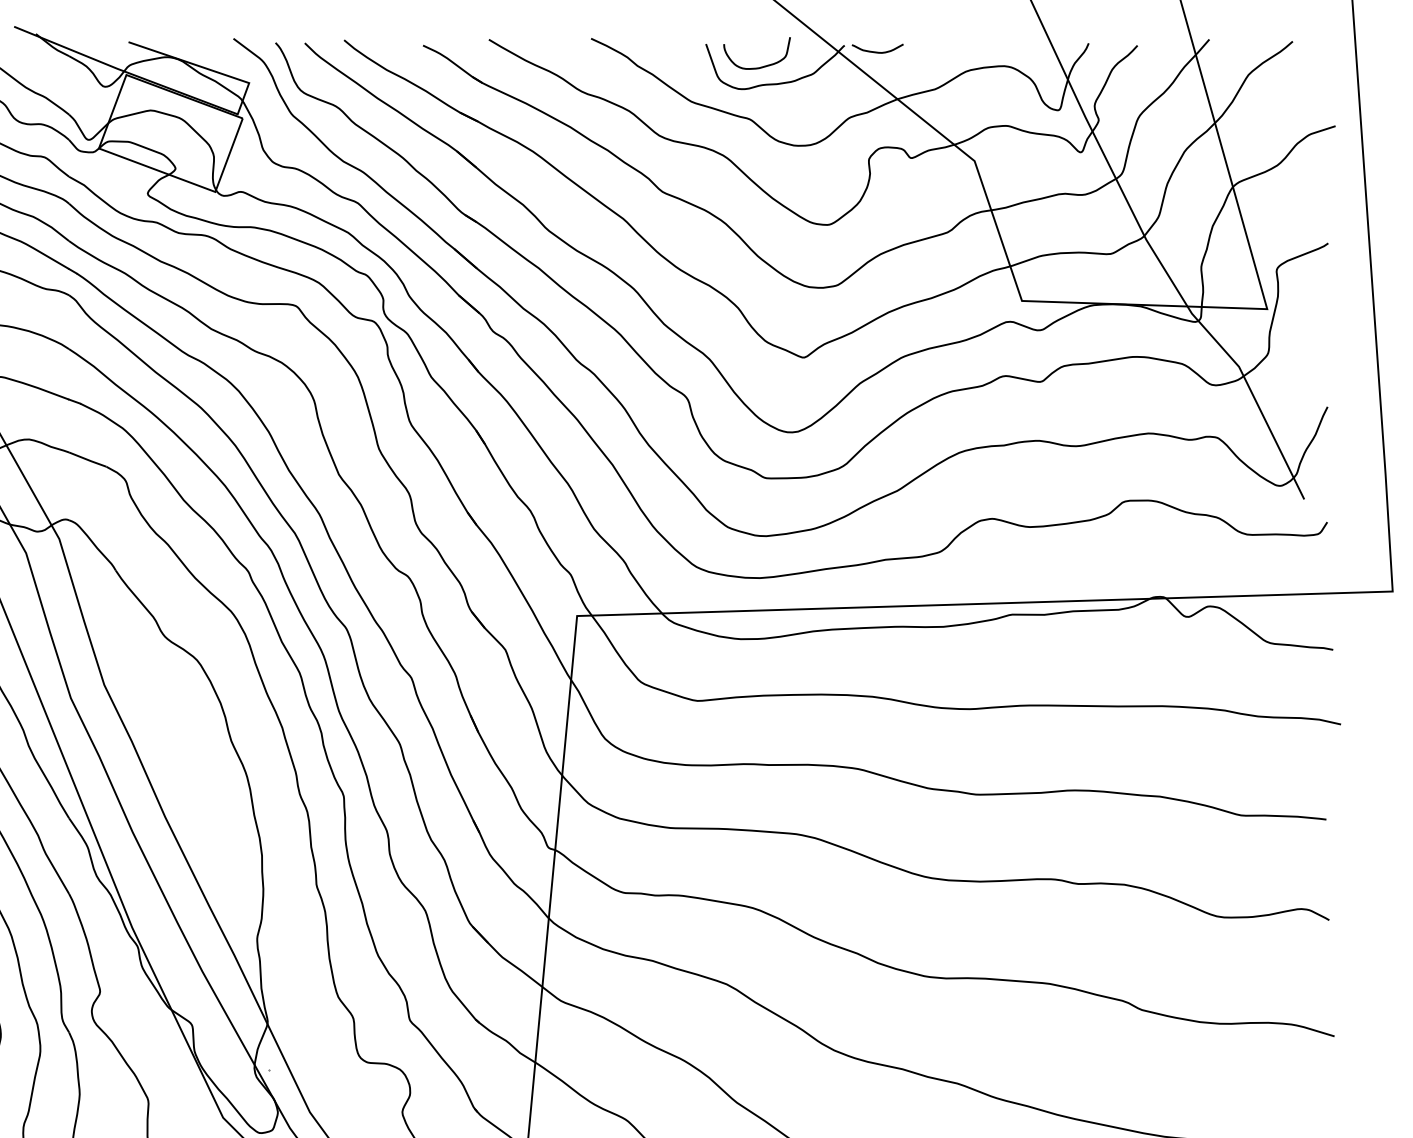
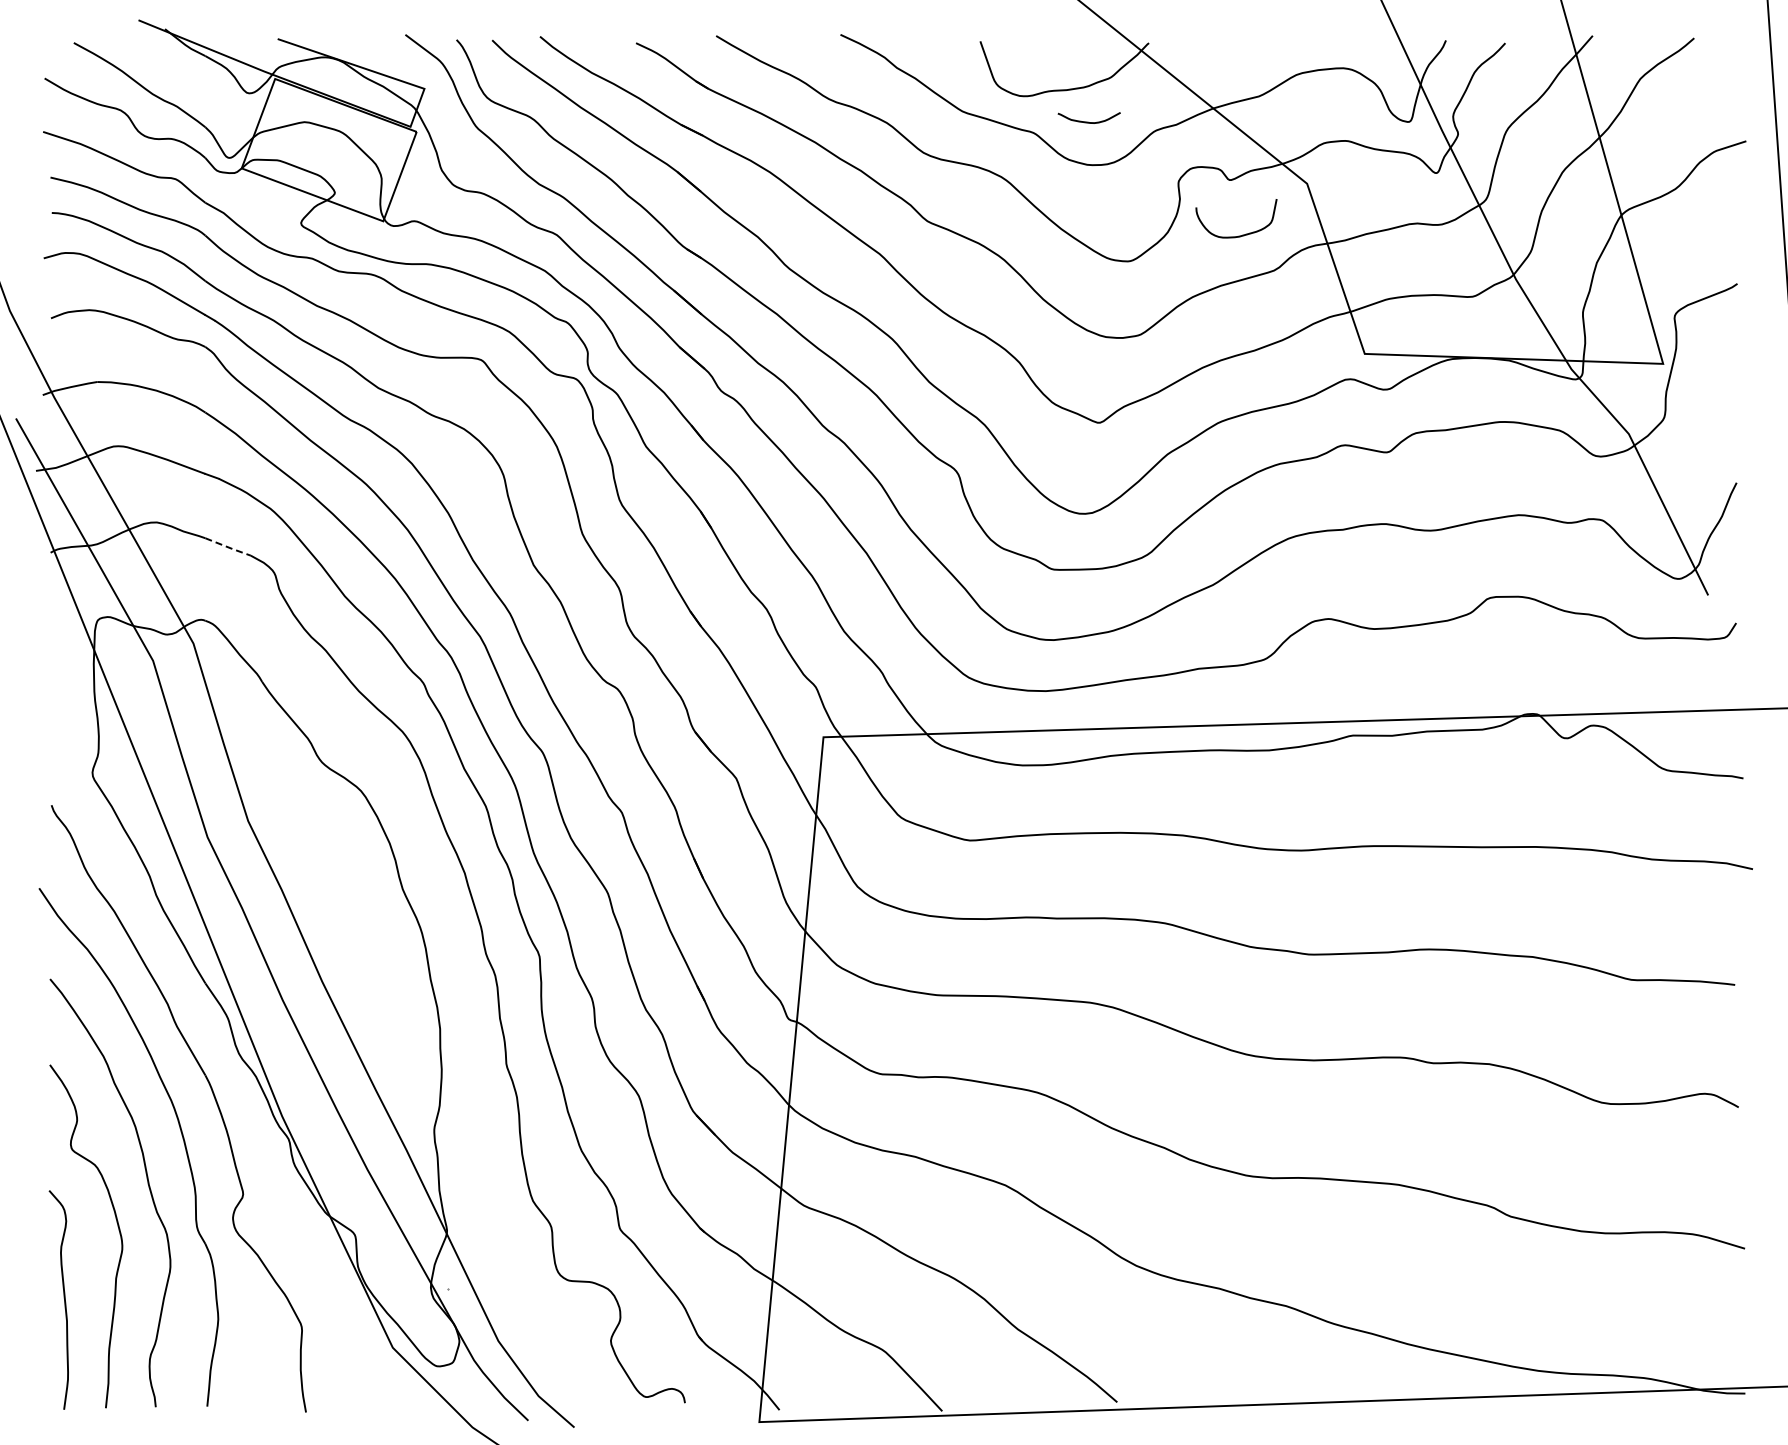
curve: (877, 51) -> (1088, 121), moved
curve: (762, 66) -> (1242, 234), moved
line: (88, 460) -> (228, 547), solid -> dashed

